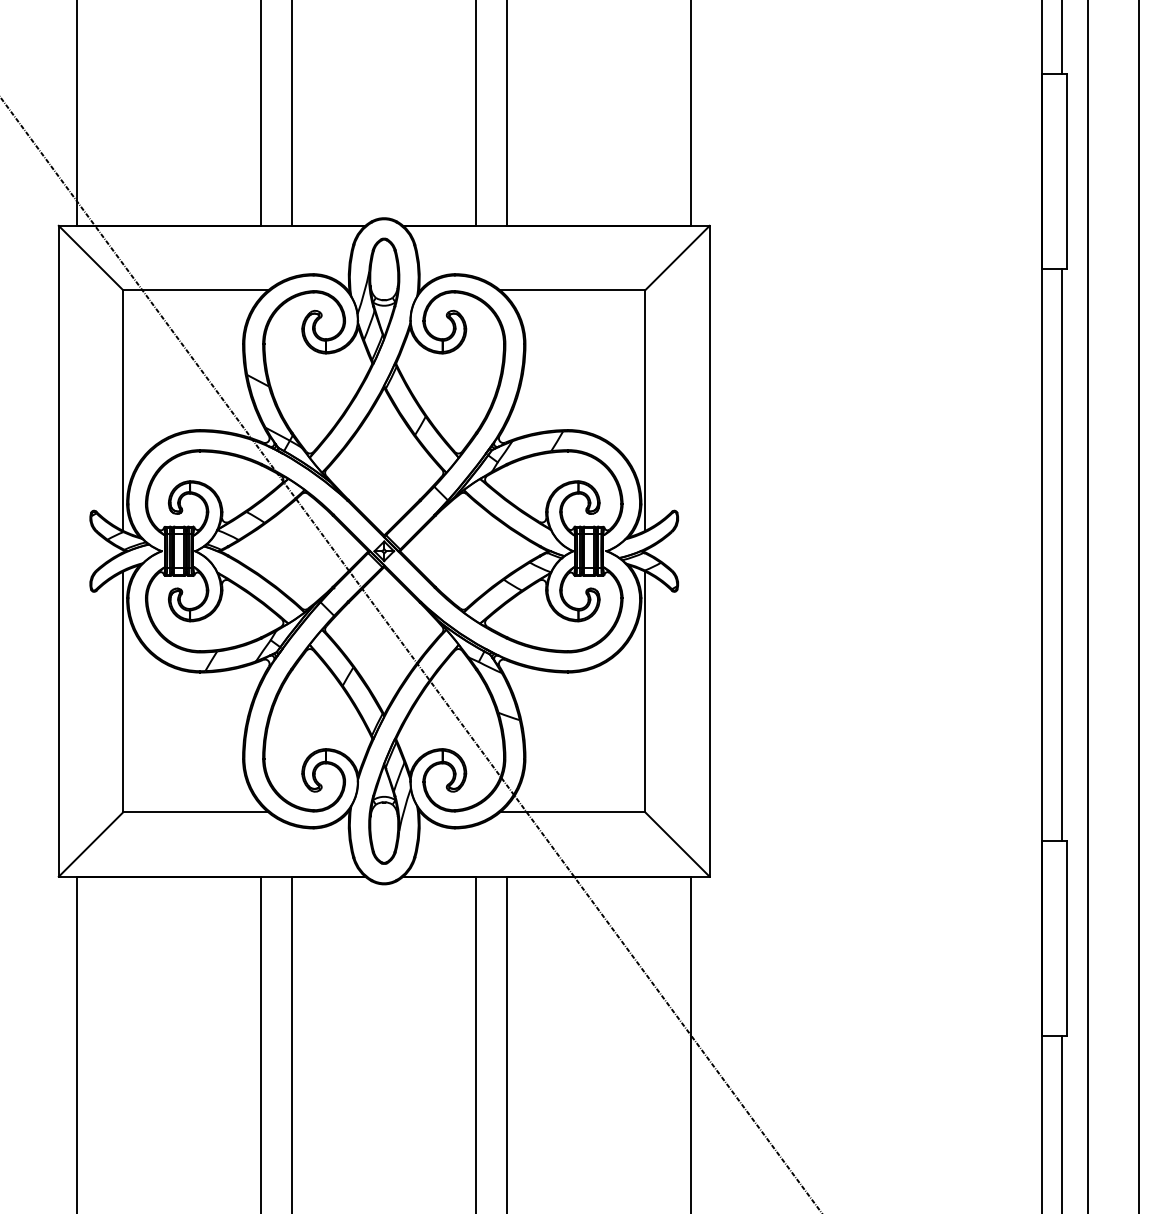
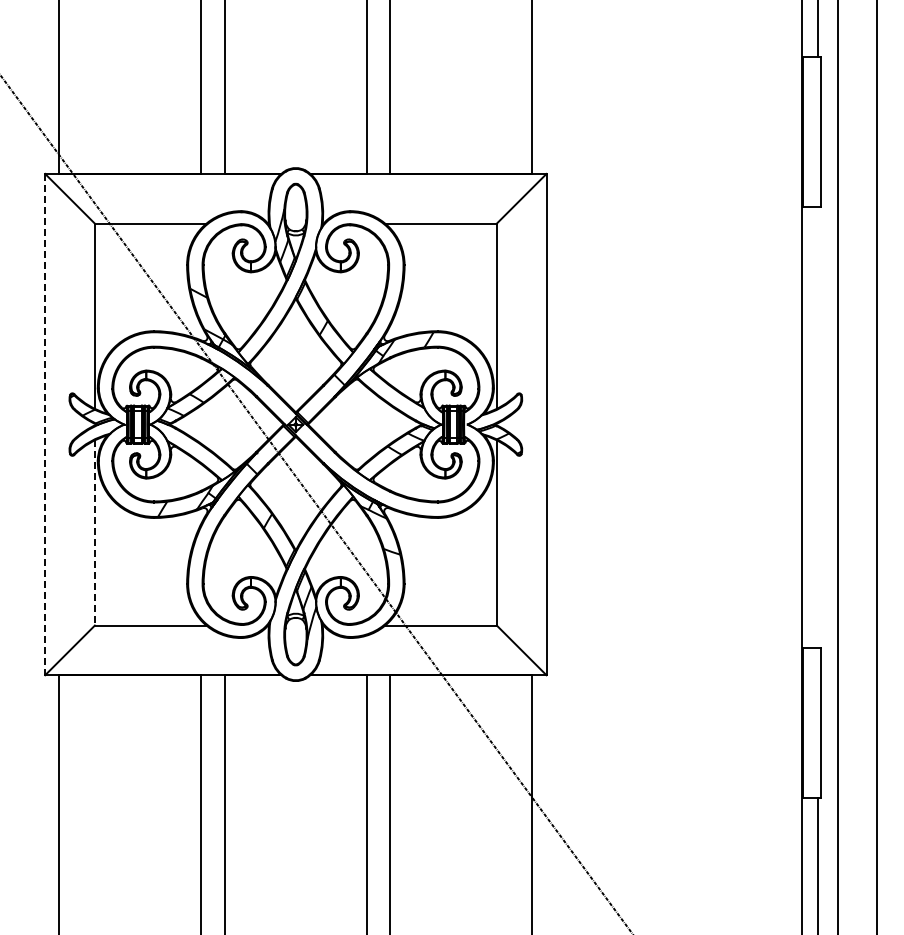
line: (59, 551) -> (45, 424), solid -> dashed
line: (1061, 555) -> (817, 427), removed
line: (122, 691) -> (94, 532), solid -> dashed

